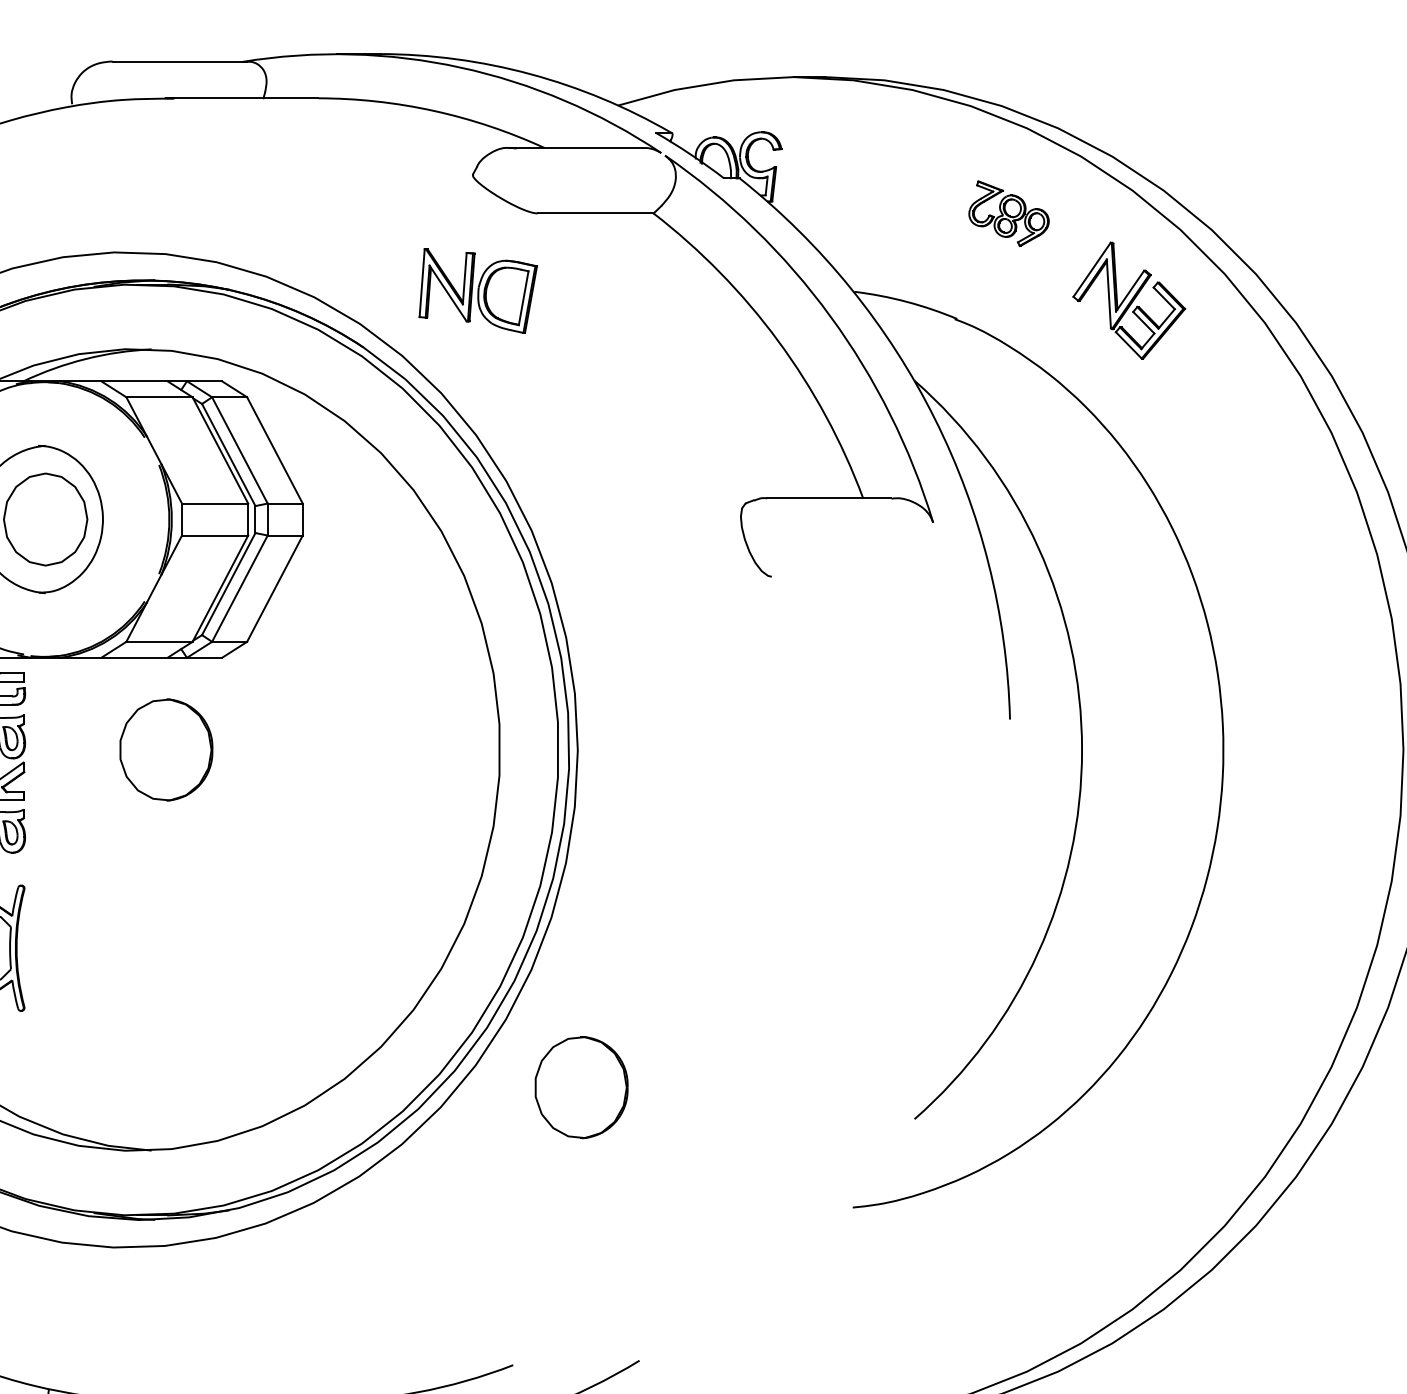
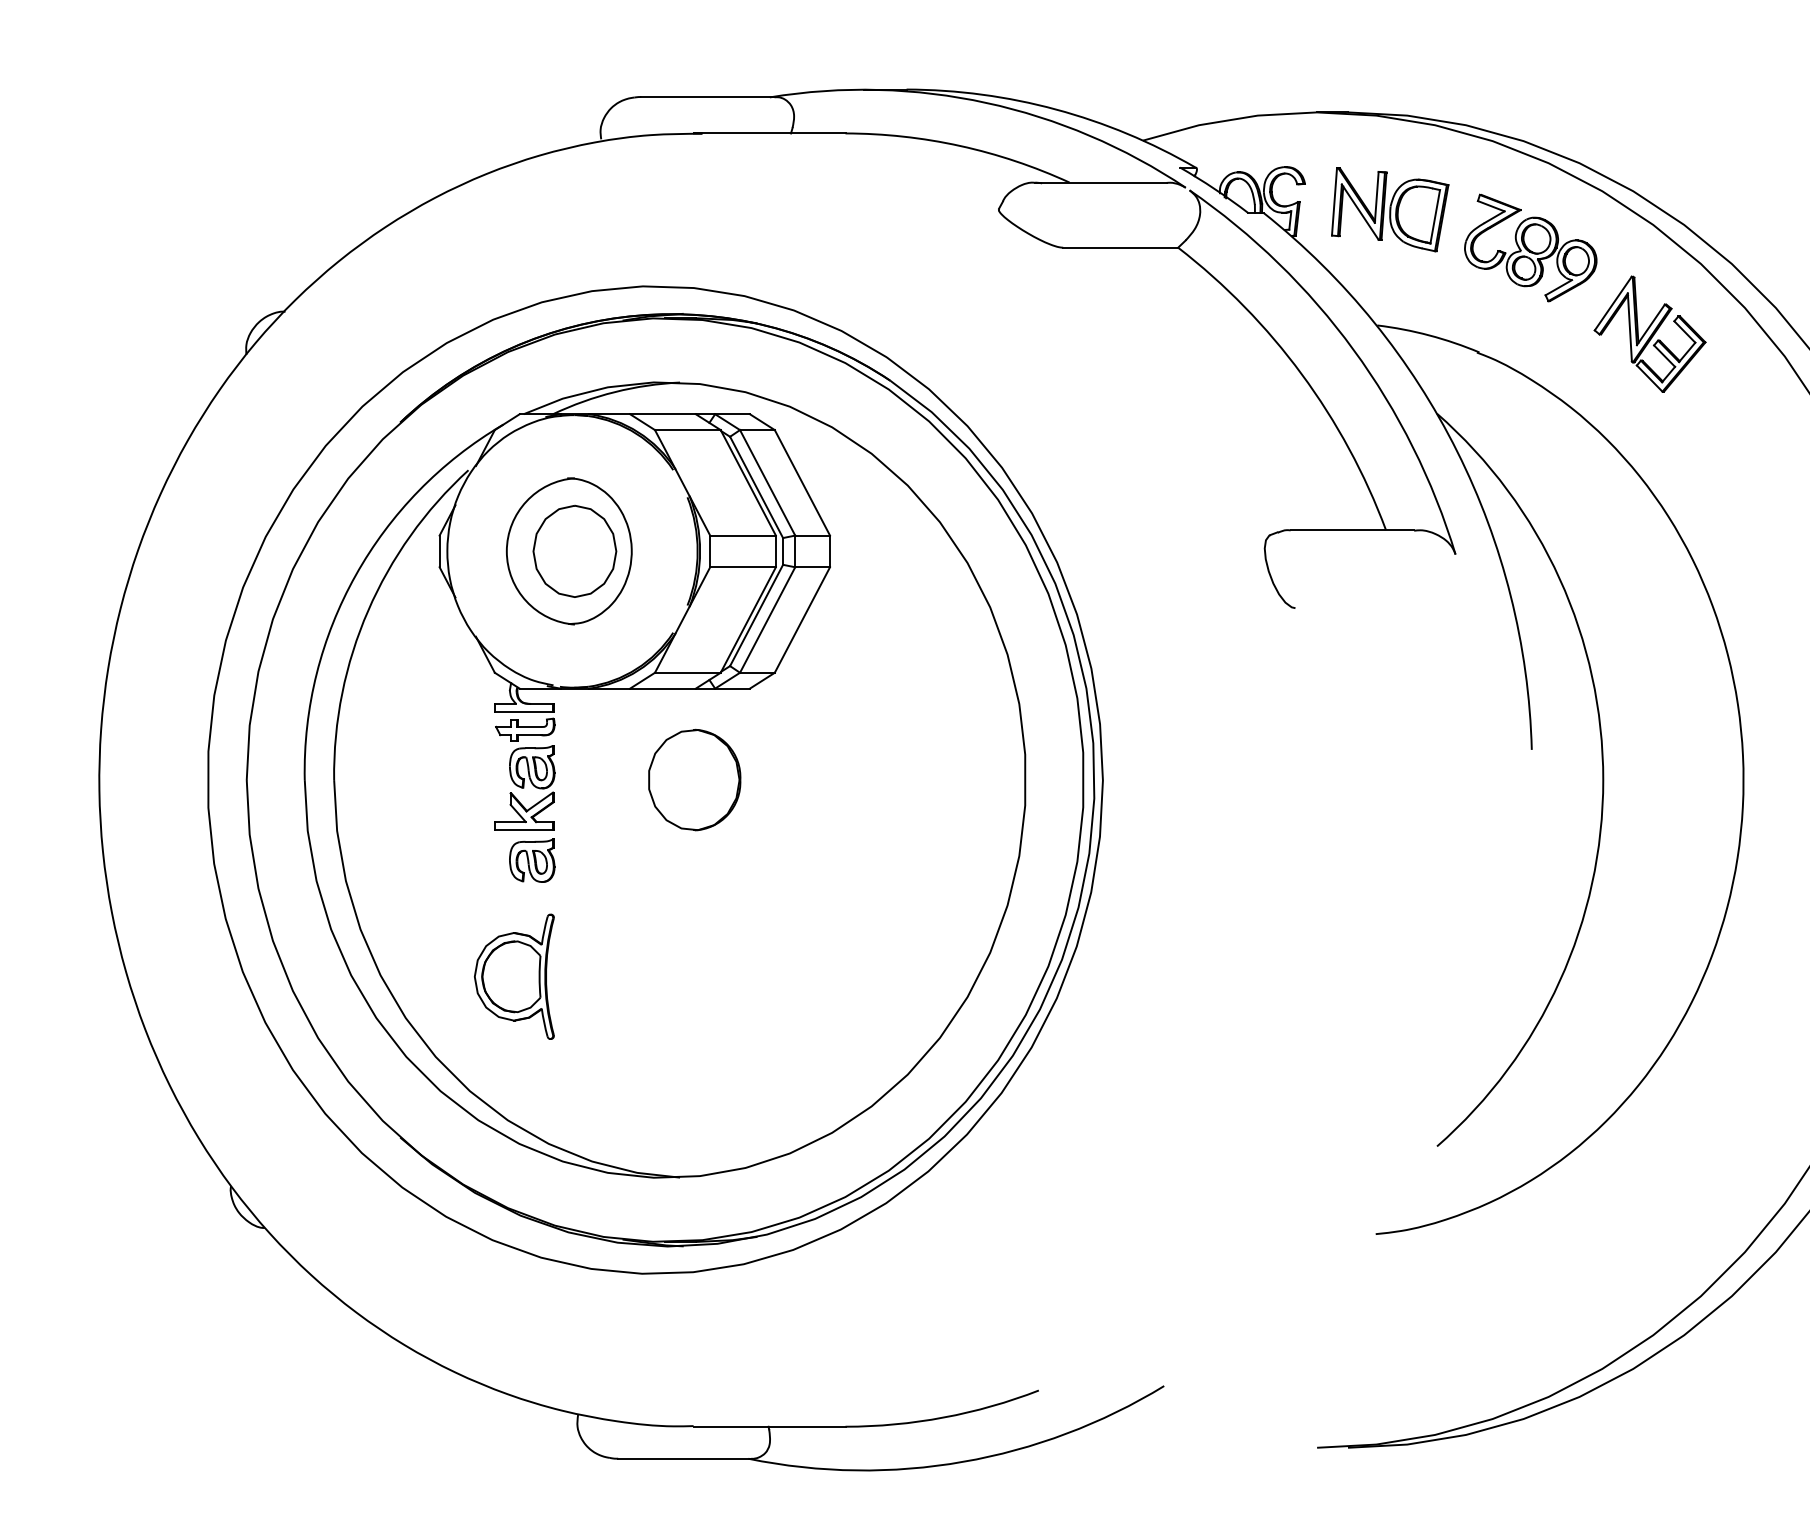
part: (1008, 213) -> (1530, 247), size x1.67
part: (478, 290) -> (1390, 209), moved
part: (581, 1087) -> (1106, 1114), removed

